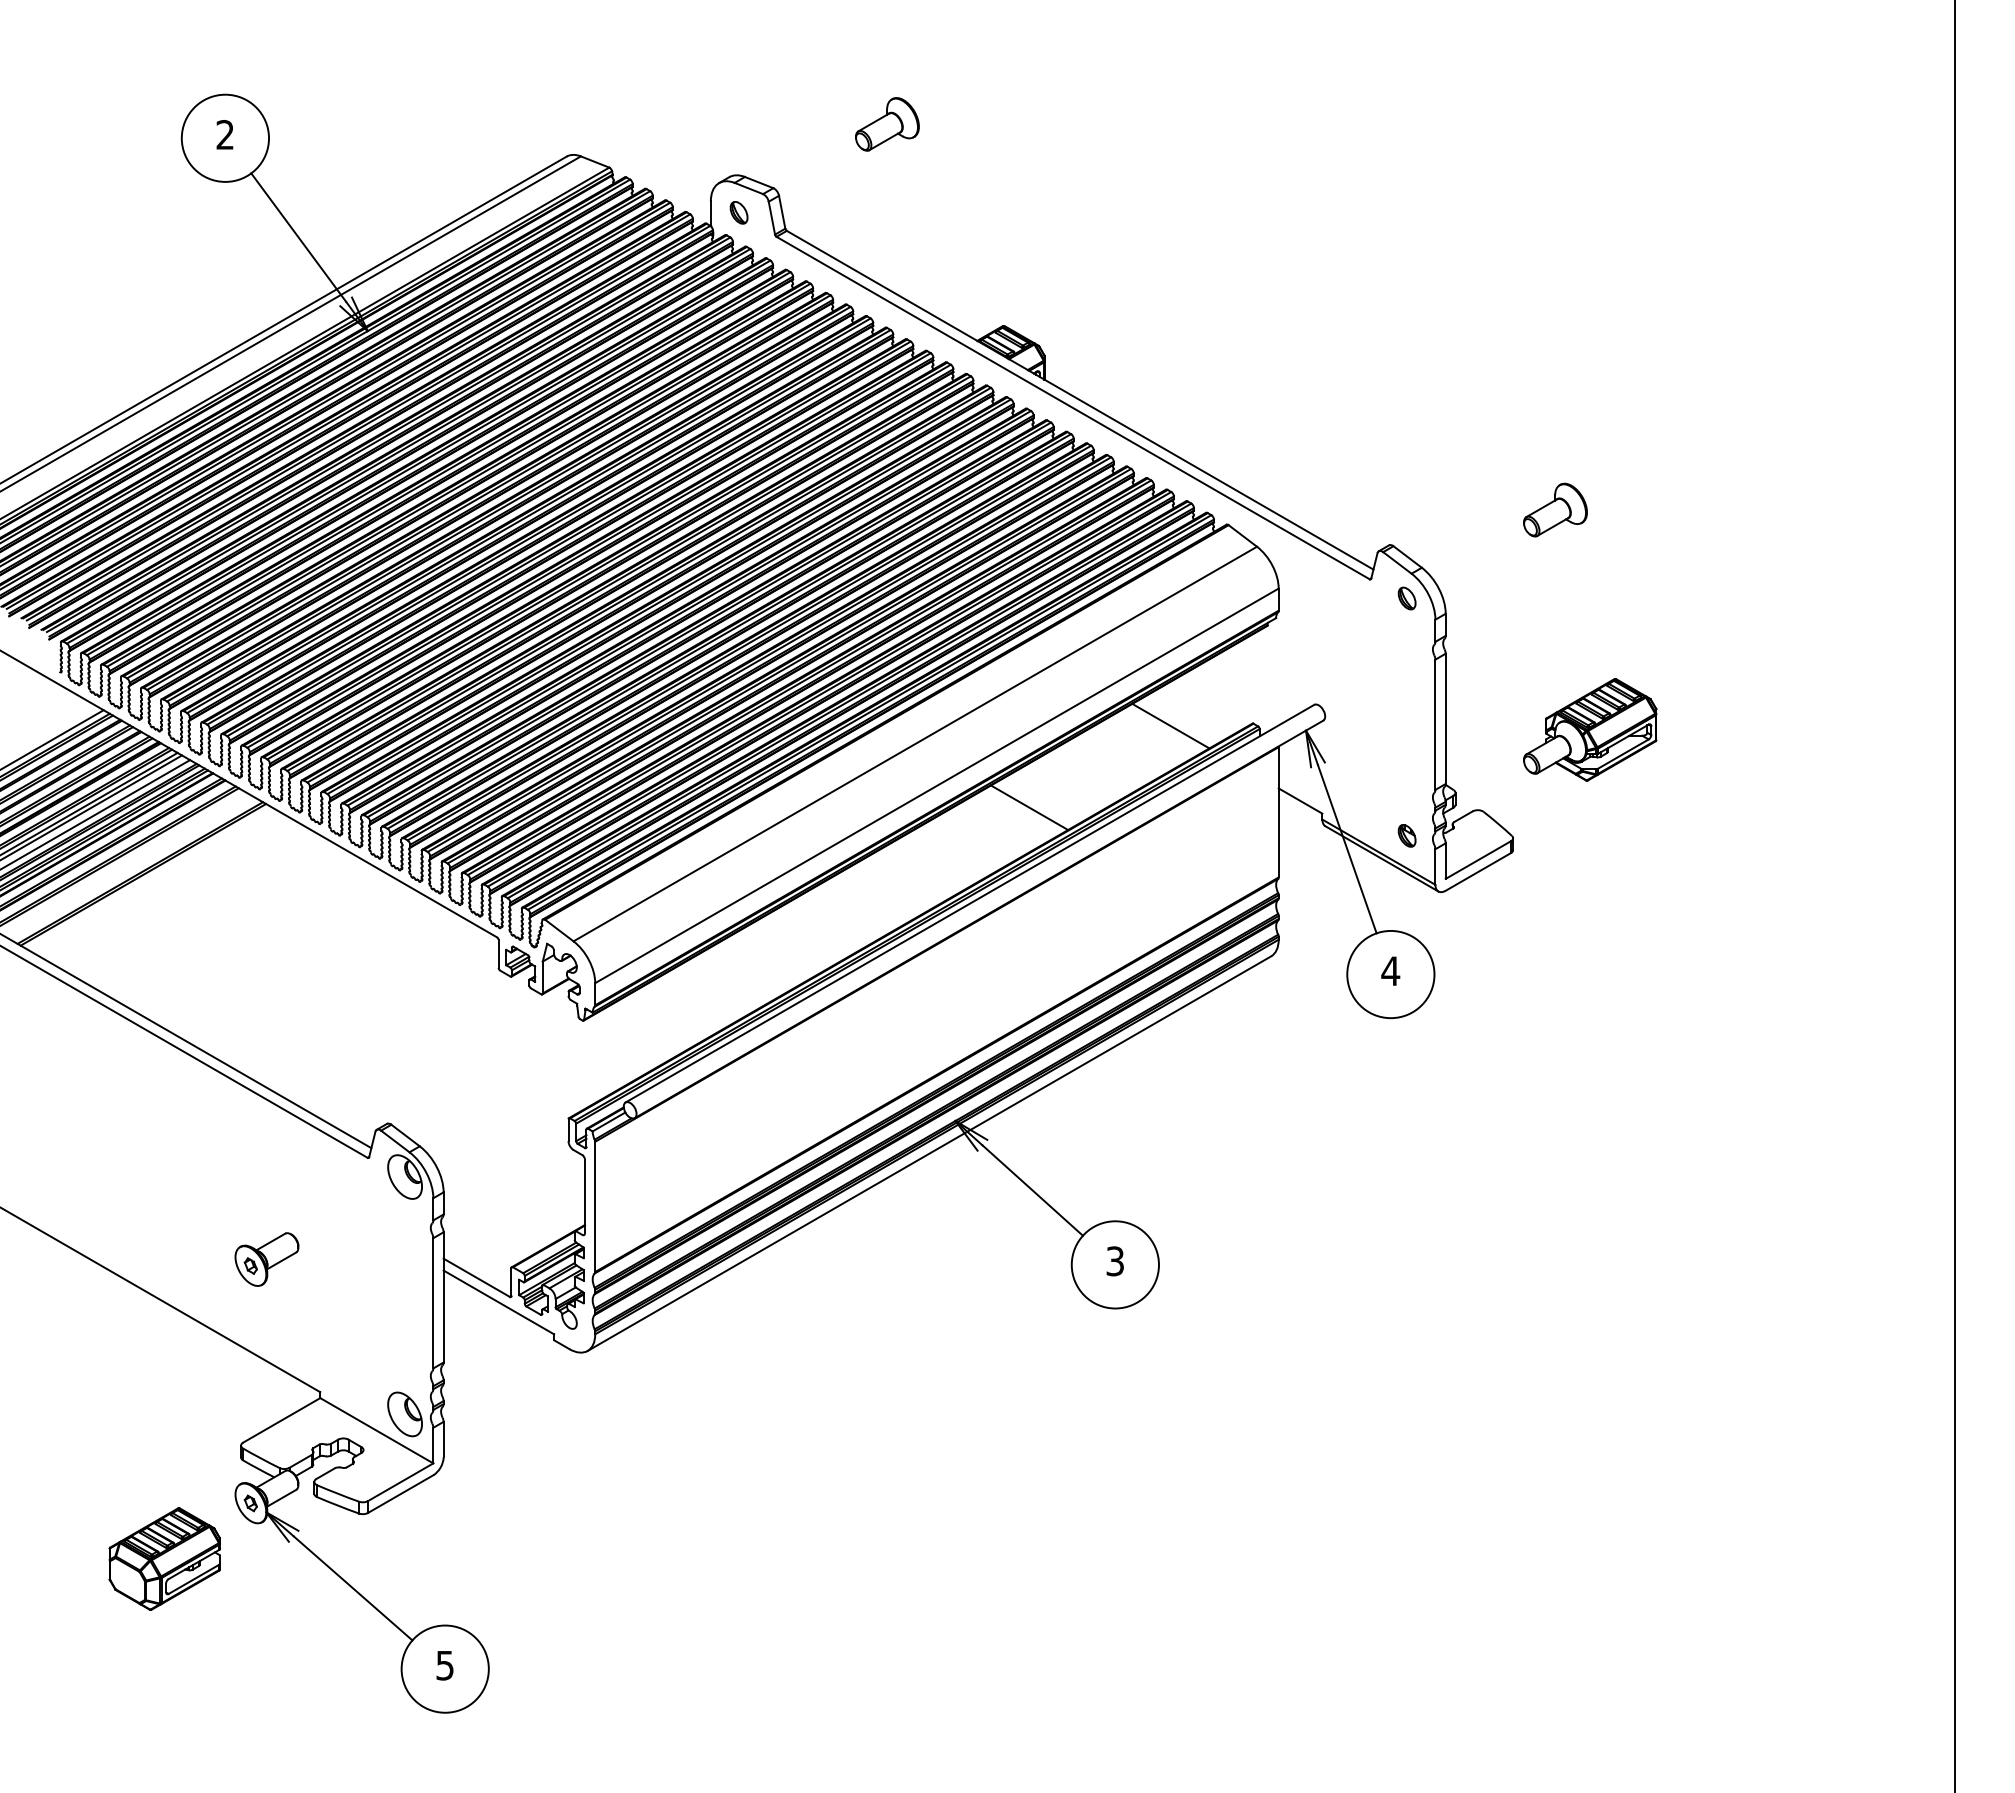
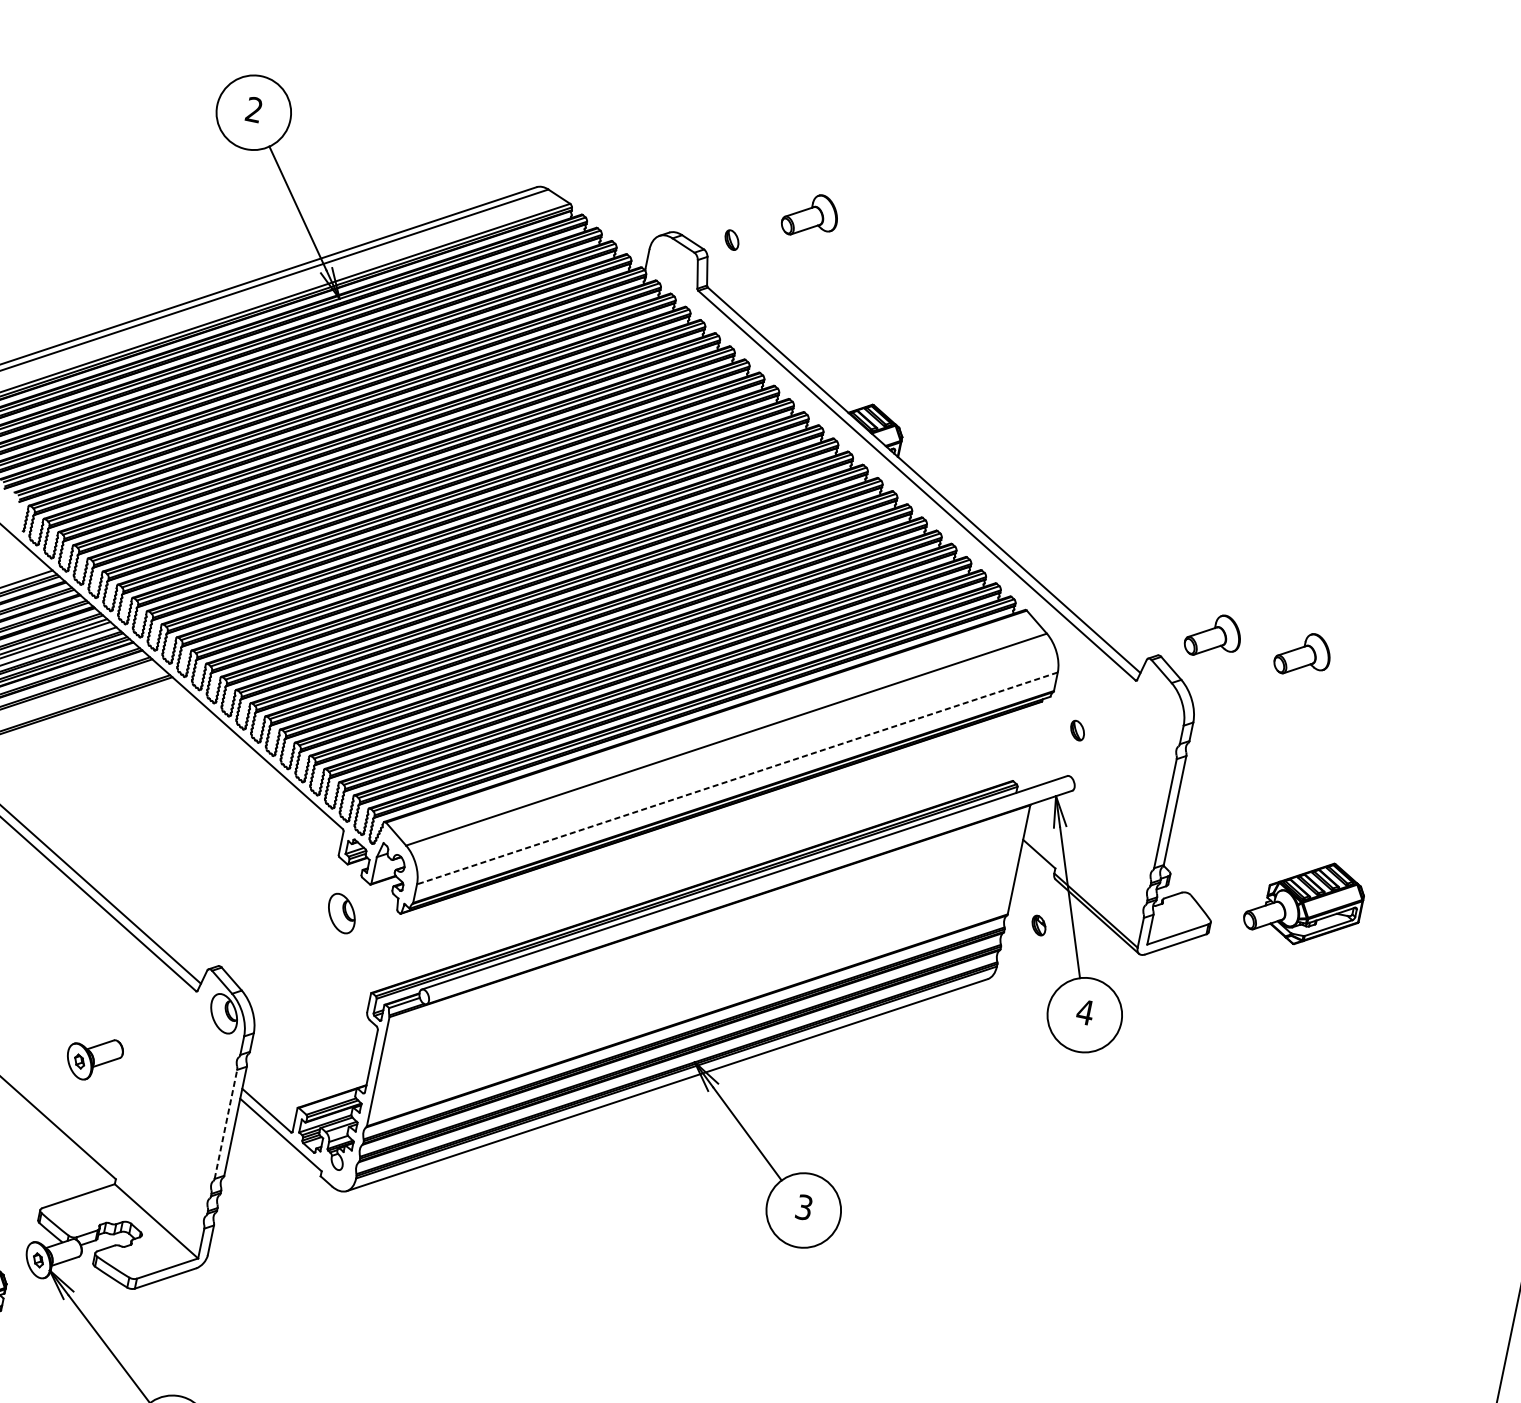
part: (738, 212) -> (731, 239), moved
part: (1448, 509) -> (1213, 635), added
part: (1406, 598) -> (1077, 730), moved
line: (1170, 725) -> (943, 768), removed
part: (1590, 729) -> (1305, 901), moved
line: (936, 785) -> (737, 778), solid -> dashed
line: (1029, 807) -> (811, 812), removed
part: (1406, 835) -> (1038, 925), moved
line: (433, 1302) -> (226, 1123), solid -> dashed
part: (404, 1414) -> (341, 913), moved

